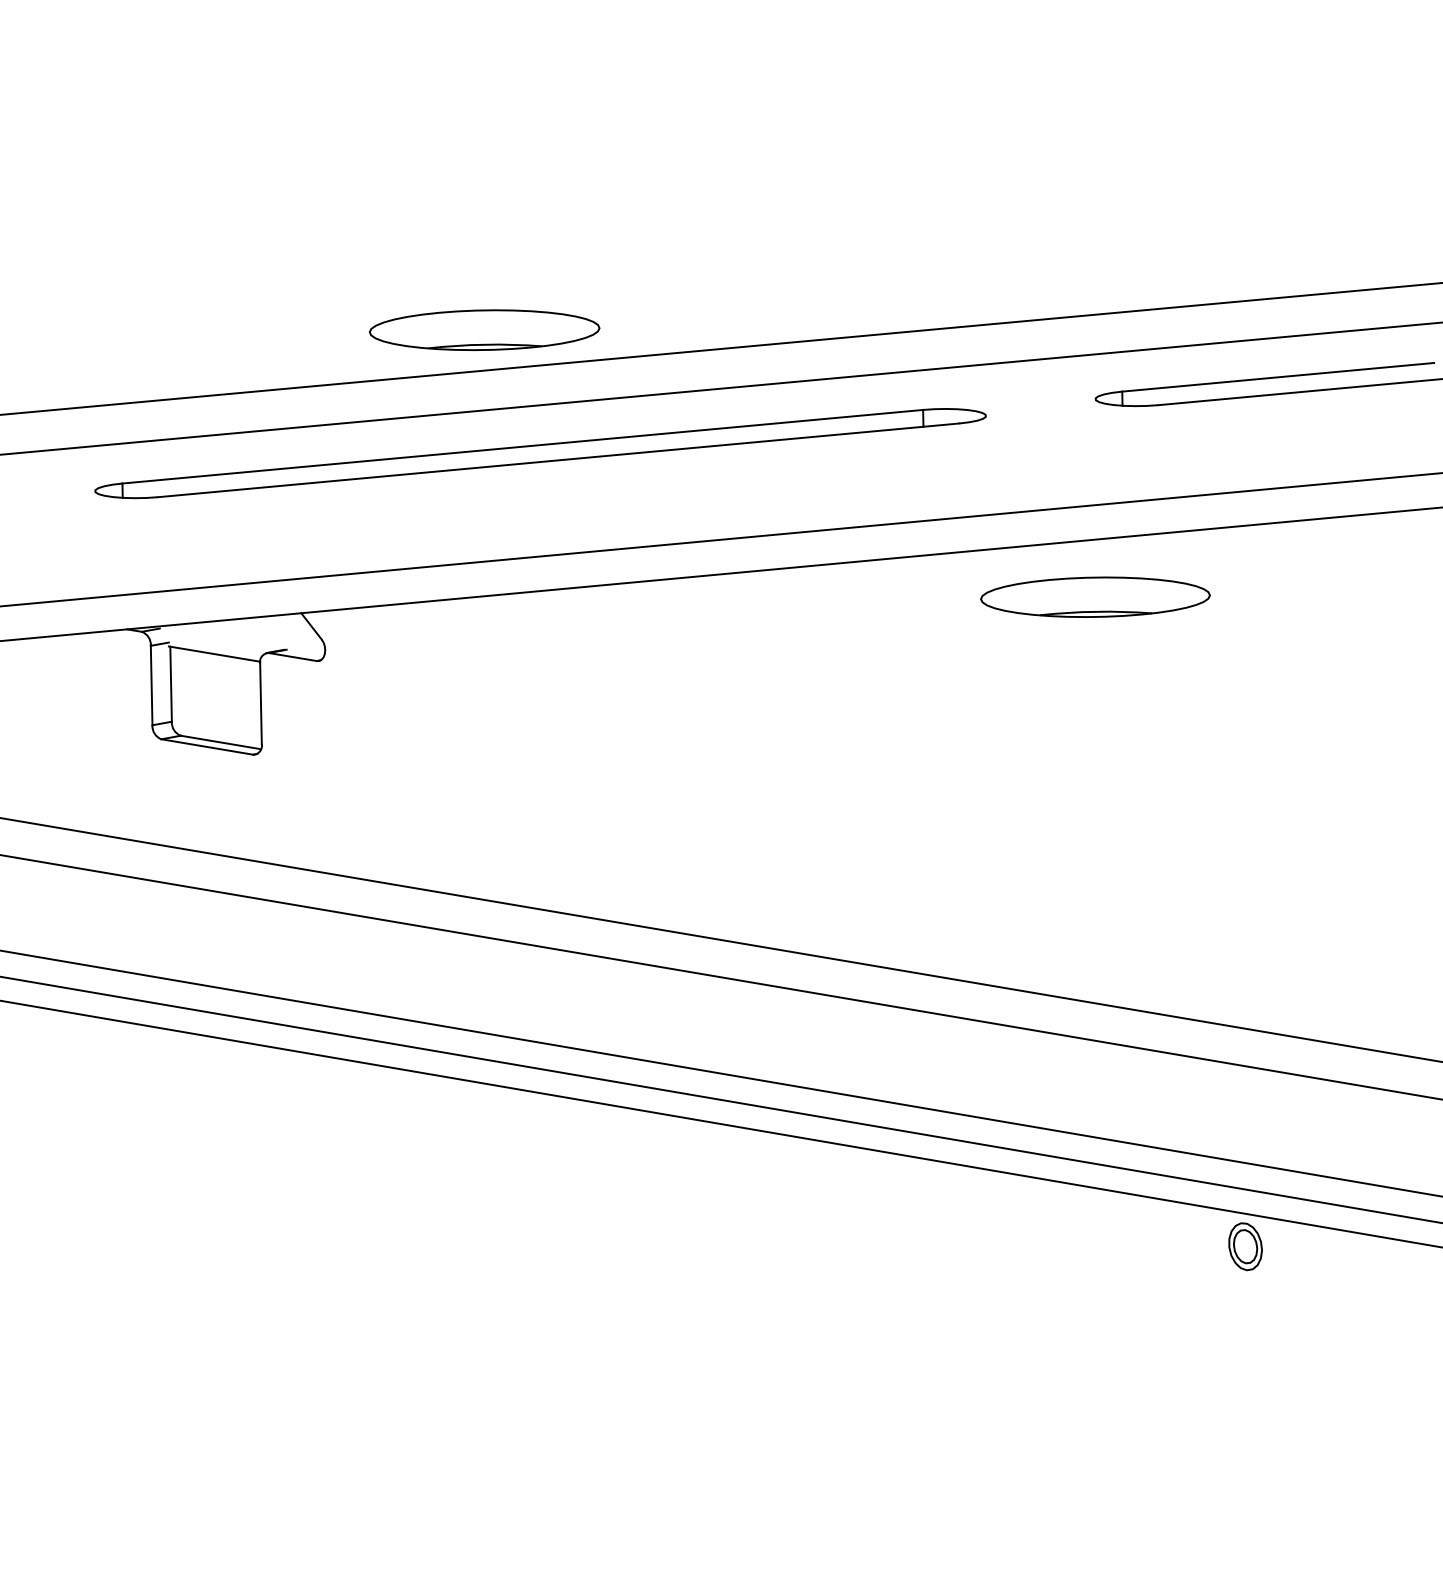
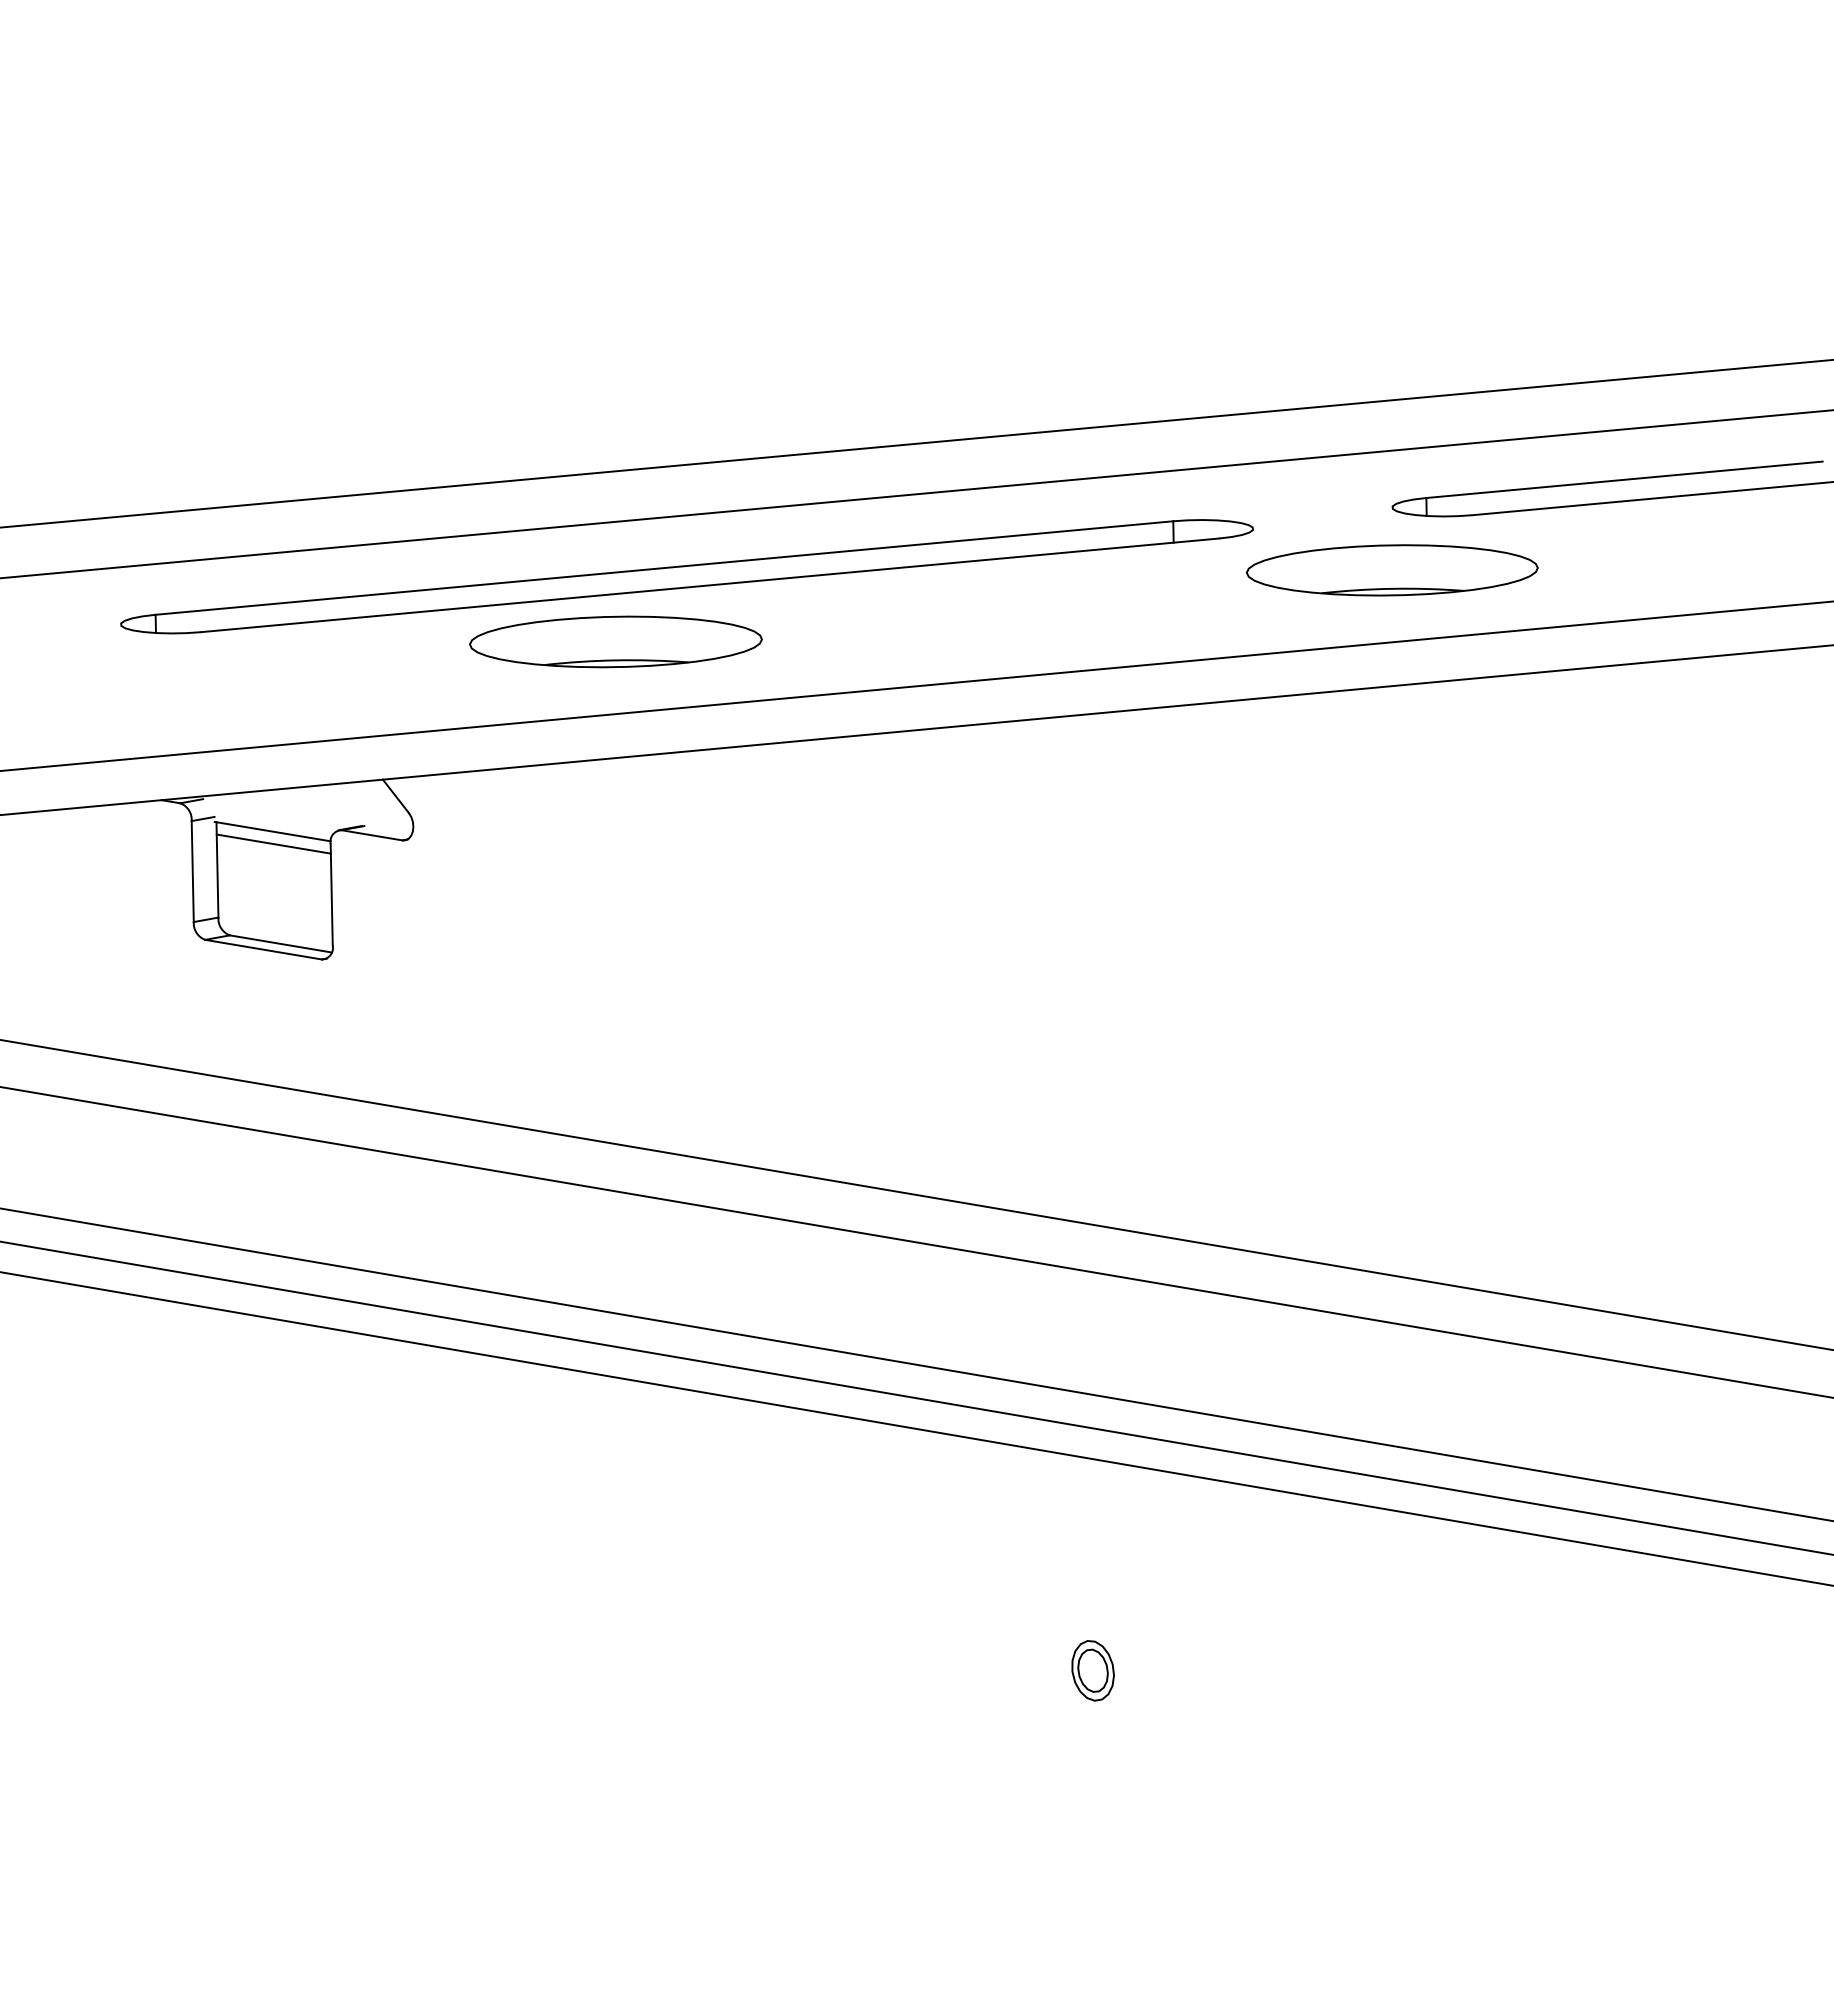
part: (484, 329) -> (615, 641), moved
part: (1095, 597) -> (1392, 570), moved
line: (215, 663) -> (273, 843), added
part: (1245, 1246) -> (1092, 1670), moved

